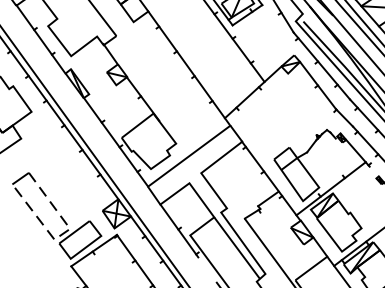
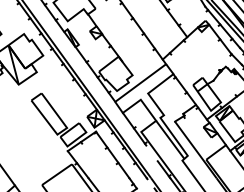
line: (62, 234) -> (62, 131), dashed -> solid

